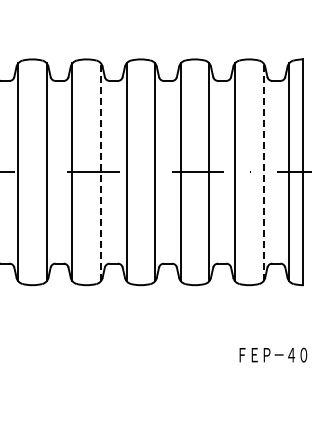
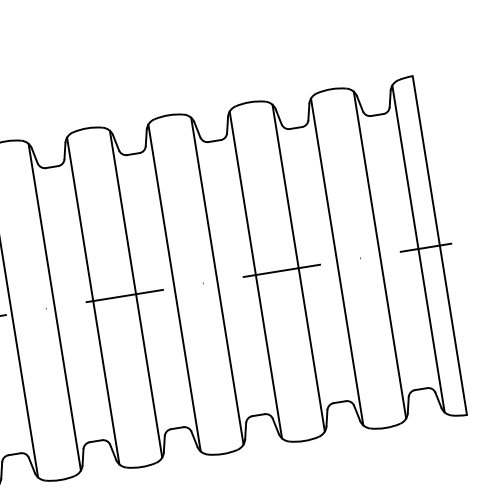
line: (100, 172) -> (135, 294), dashed -> solid
line: (263, 172) -> (379, 255), dashed -> solid

